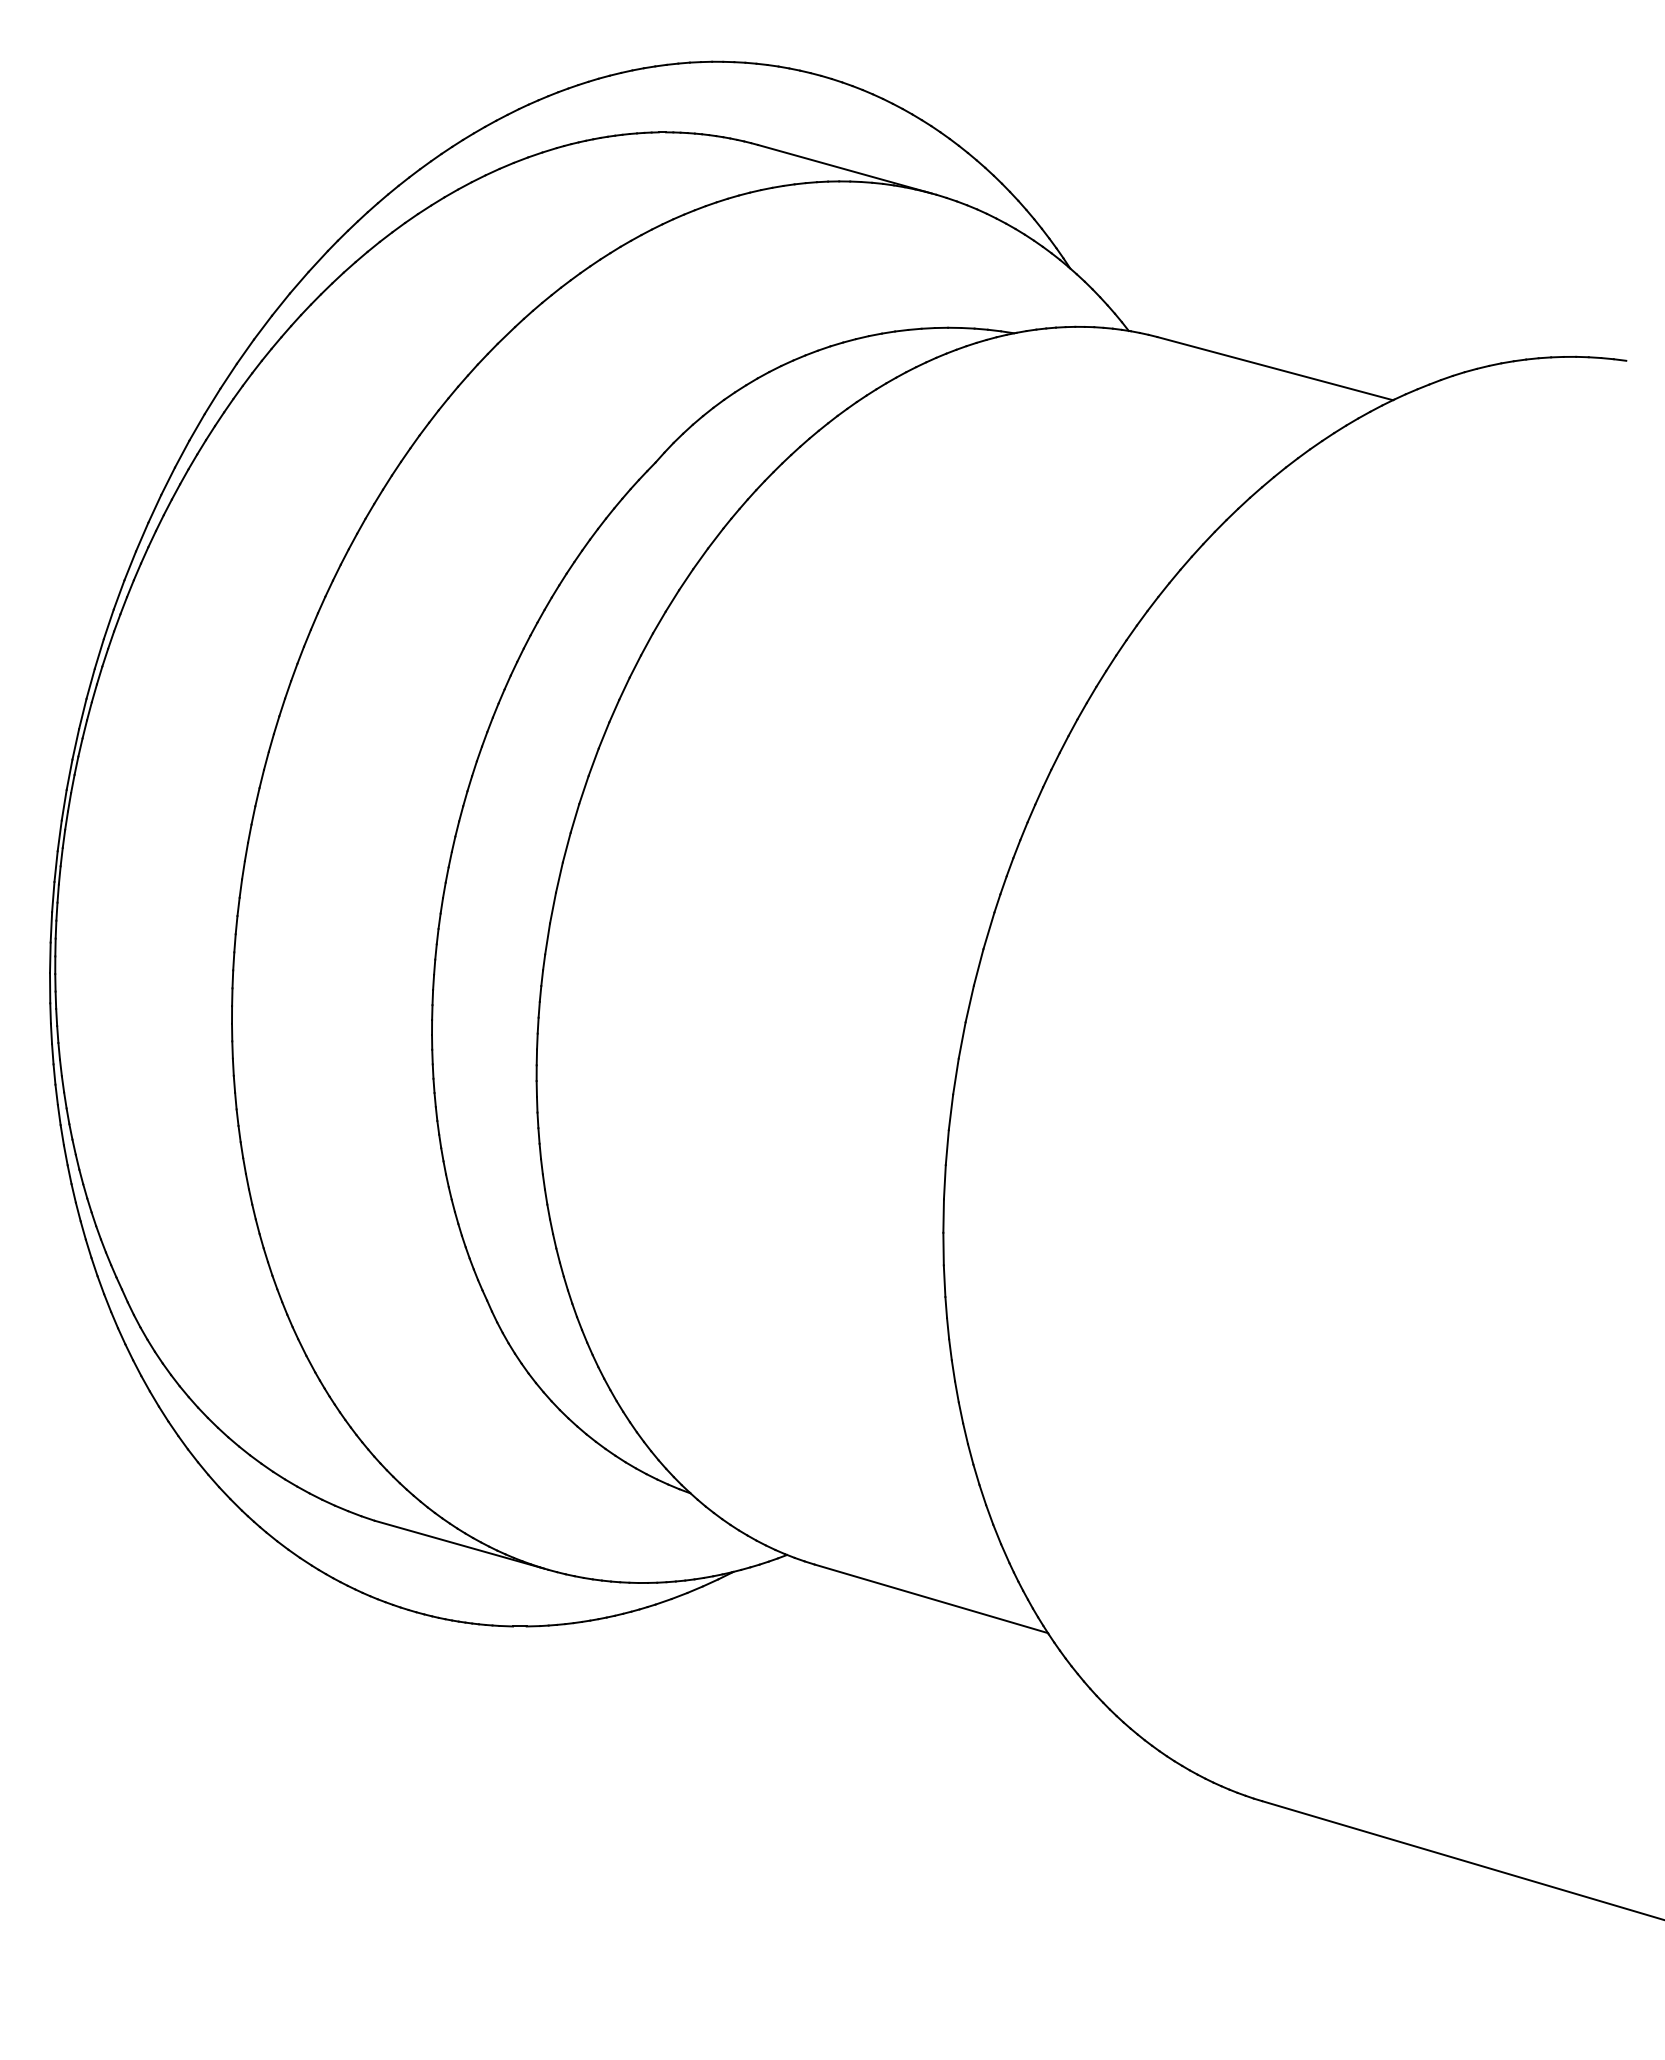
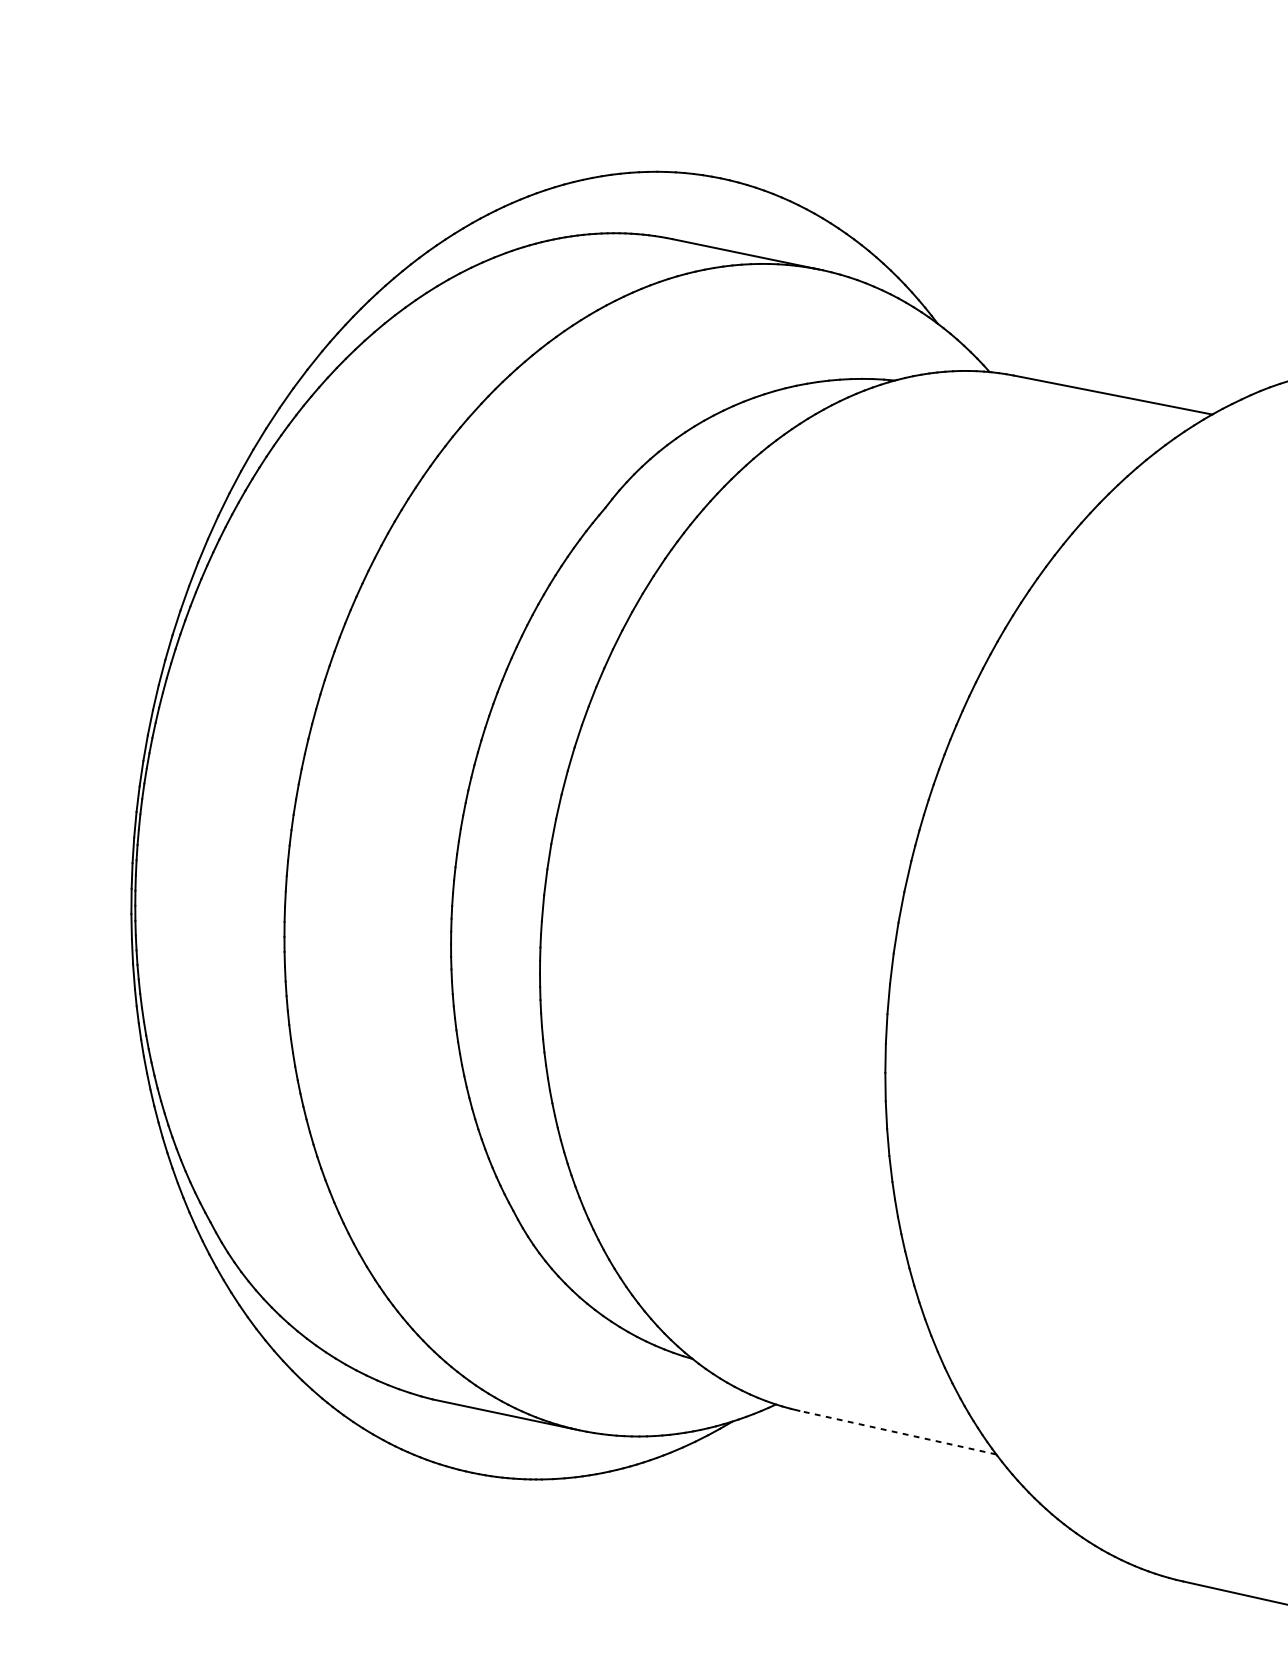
line: (931, 1598) -> (897, 1432), solid -> dashed

